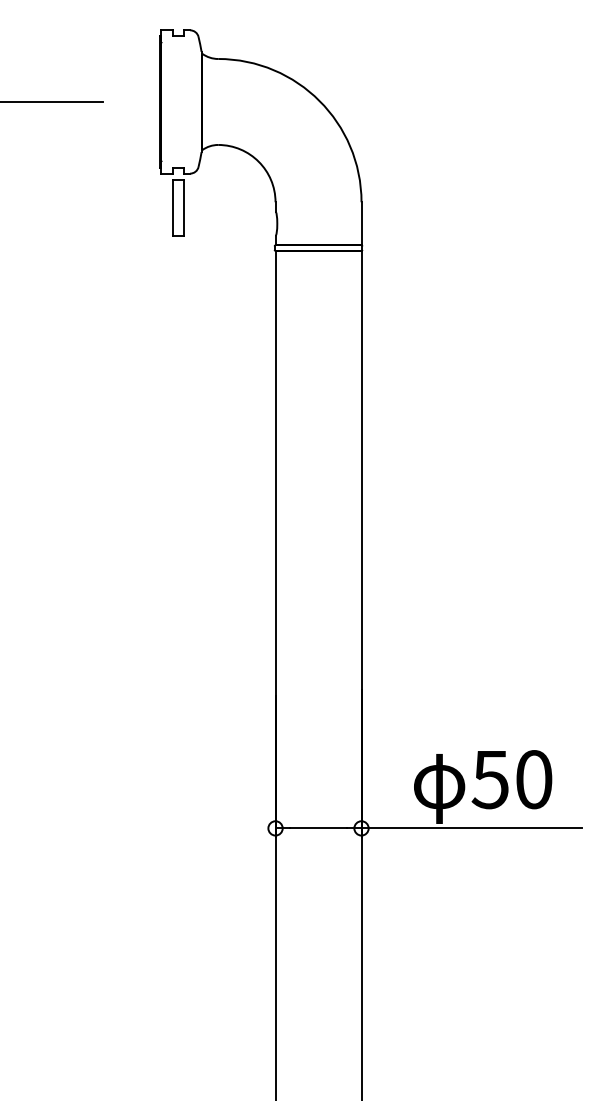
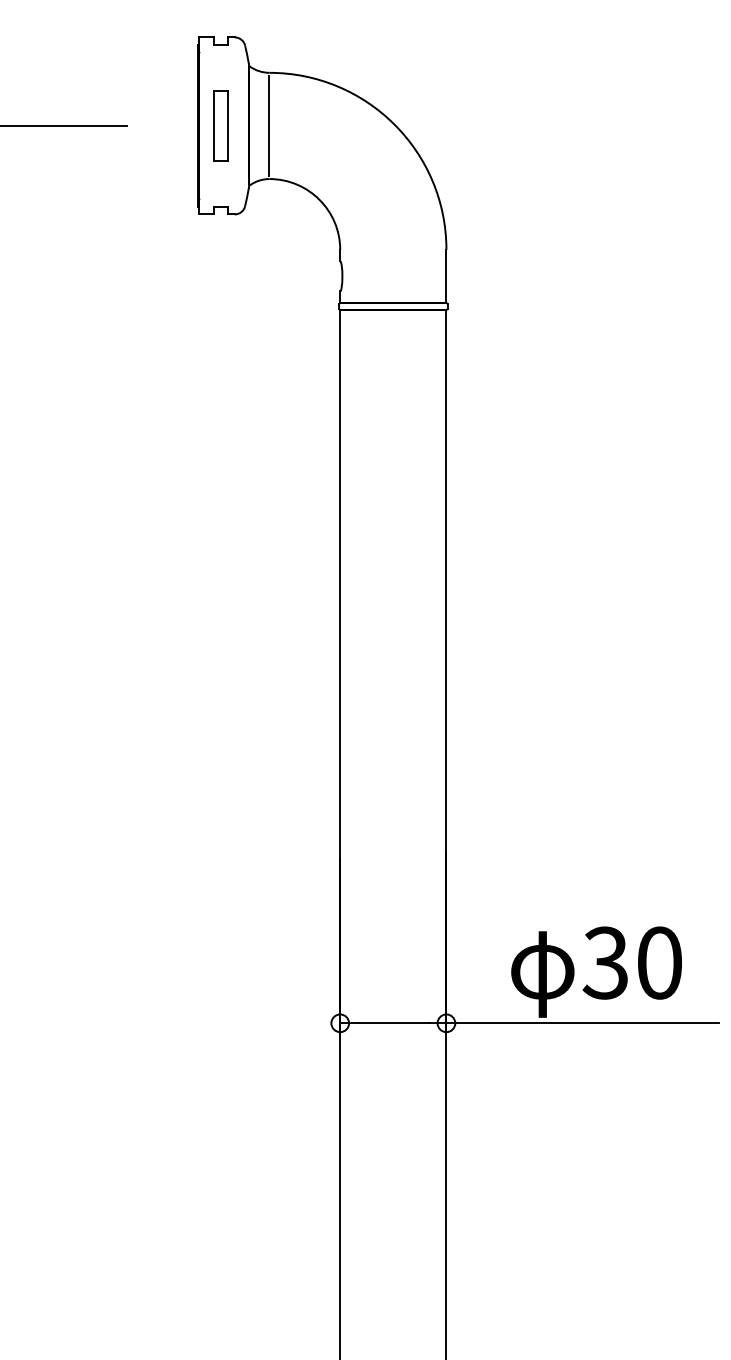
line: (218, 101) -> (269, 125), added
part: (178, 207) -> (220, 125), moved
text: (489, 779) -> (604, 962), 50 -> 30

